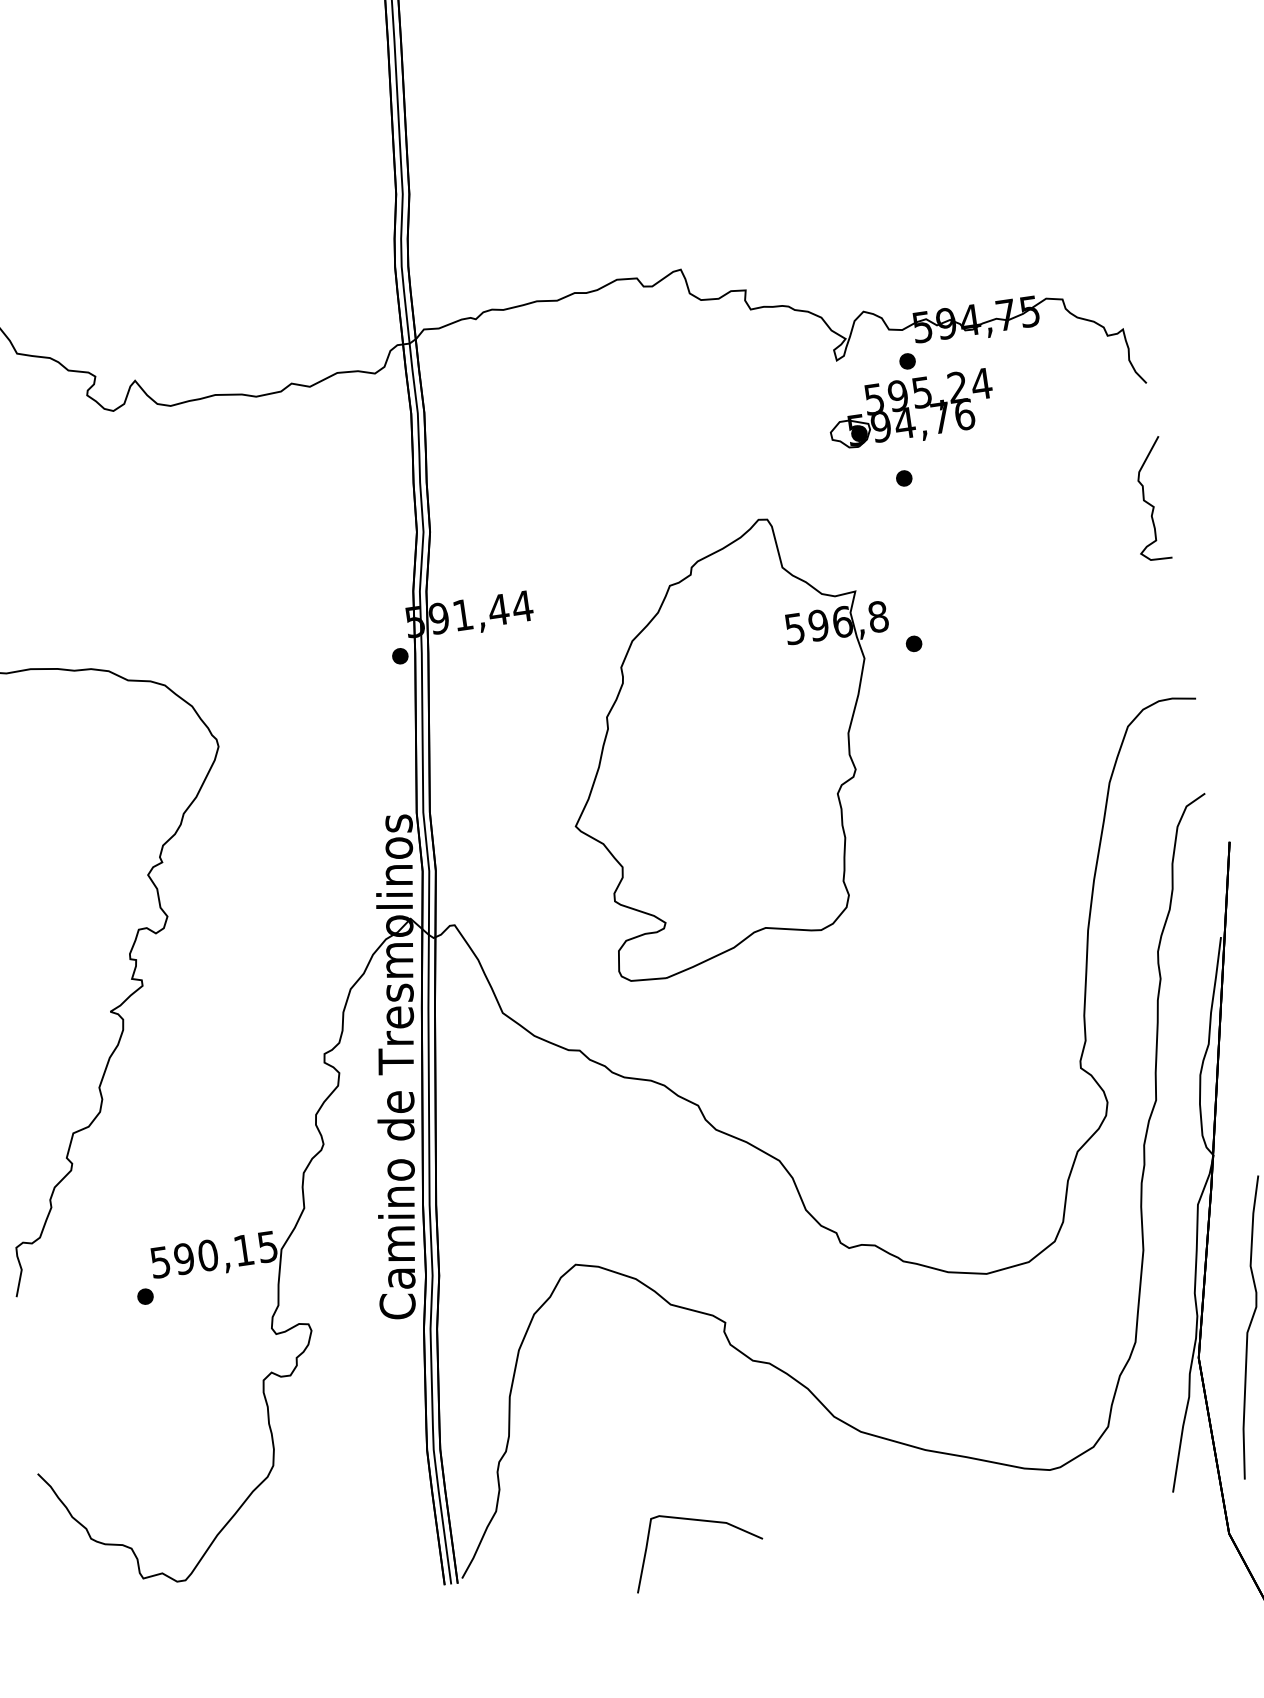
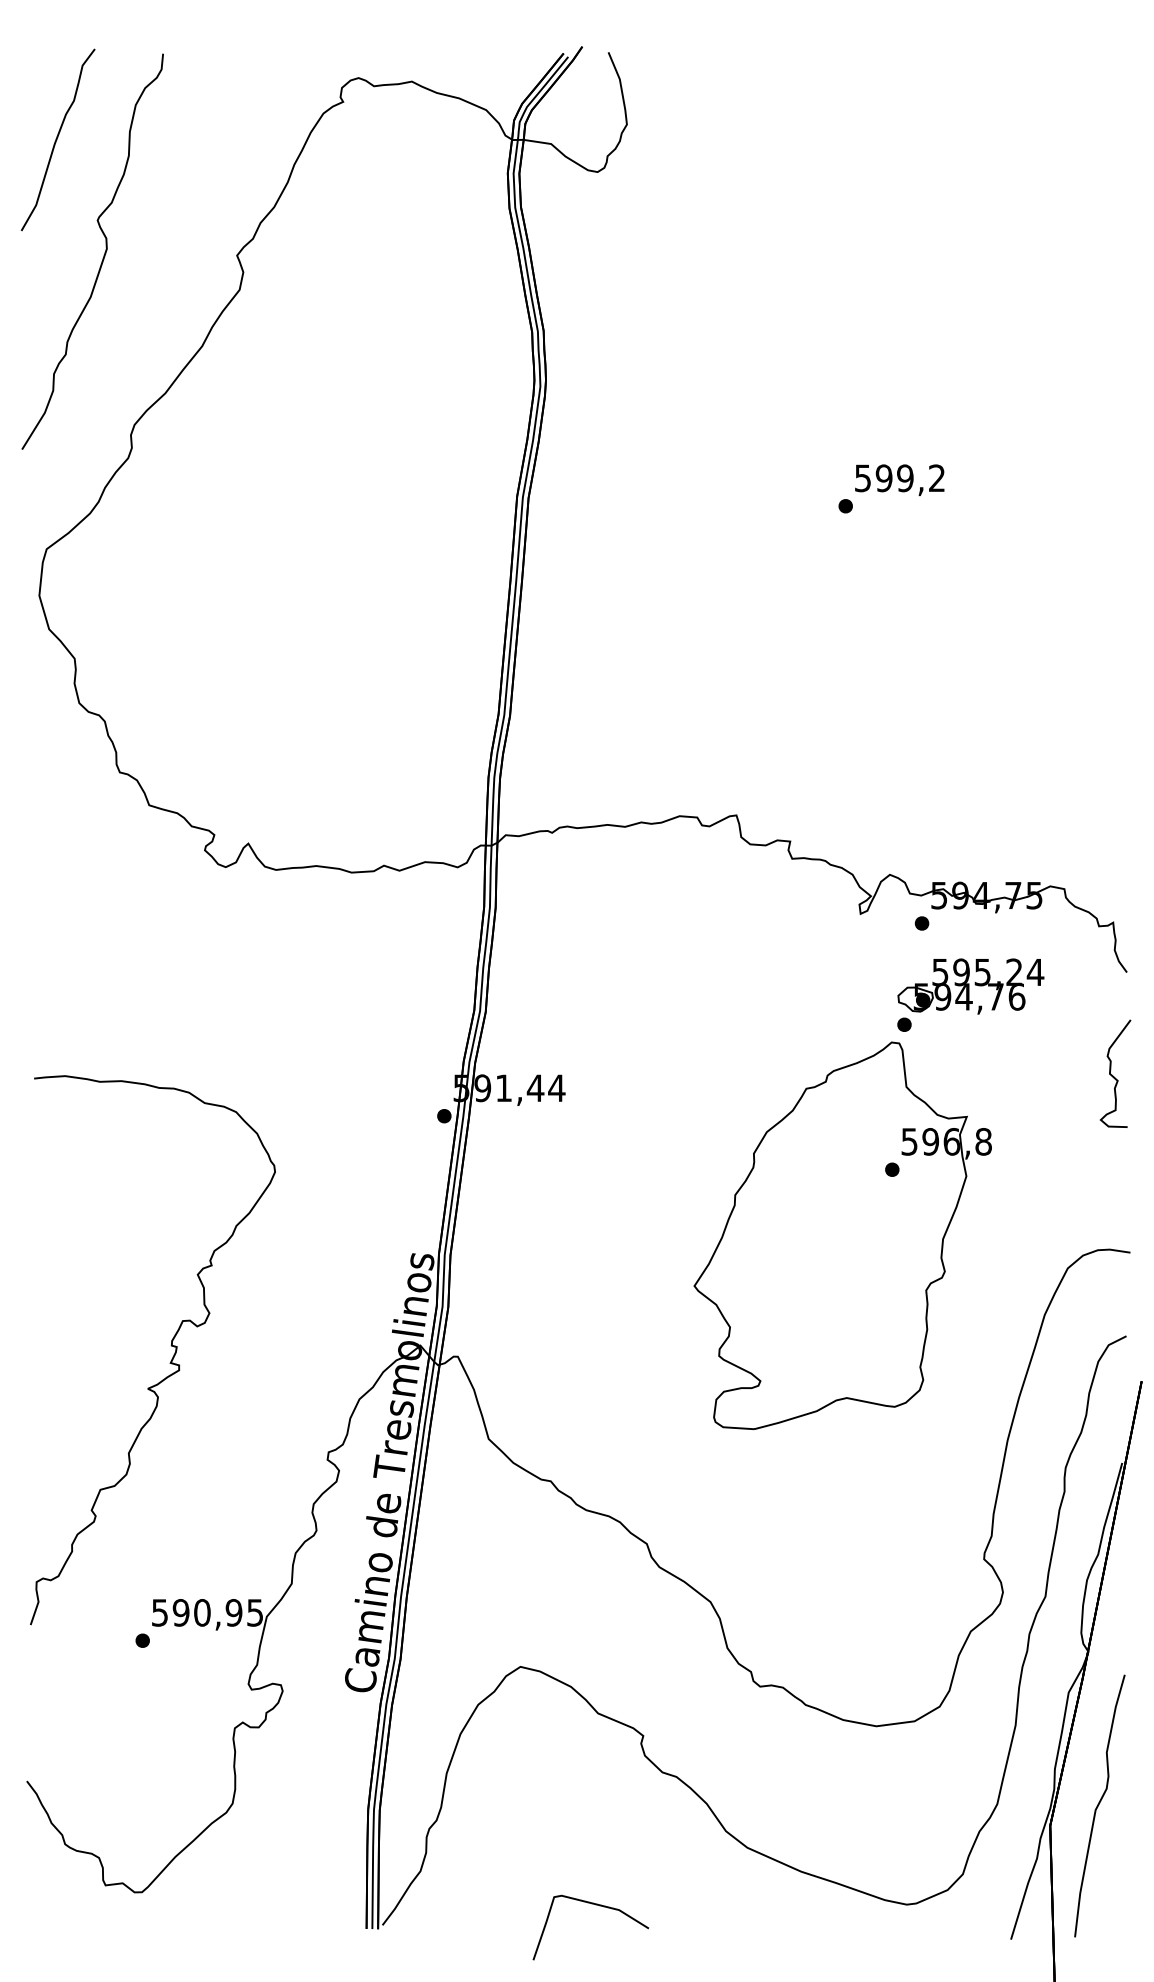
part: (910, 410) -> (970, 986), moved
part: (734, 745) -> (842, 1235), moved
text: (243, 1250) -> (233, 1612), 590,15 -> 590,95

